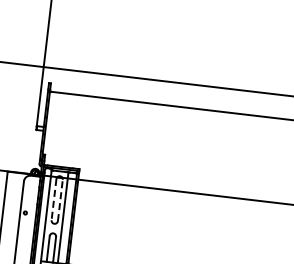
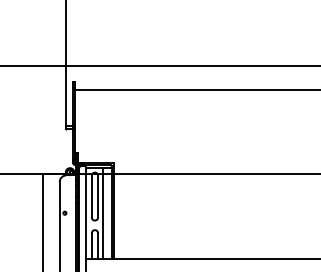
line: (53, 199) -> (91, 196), dashed -> solid
line: (60, 200) -> (98, 196), dashed -> solid

